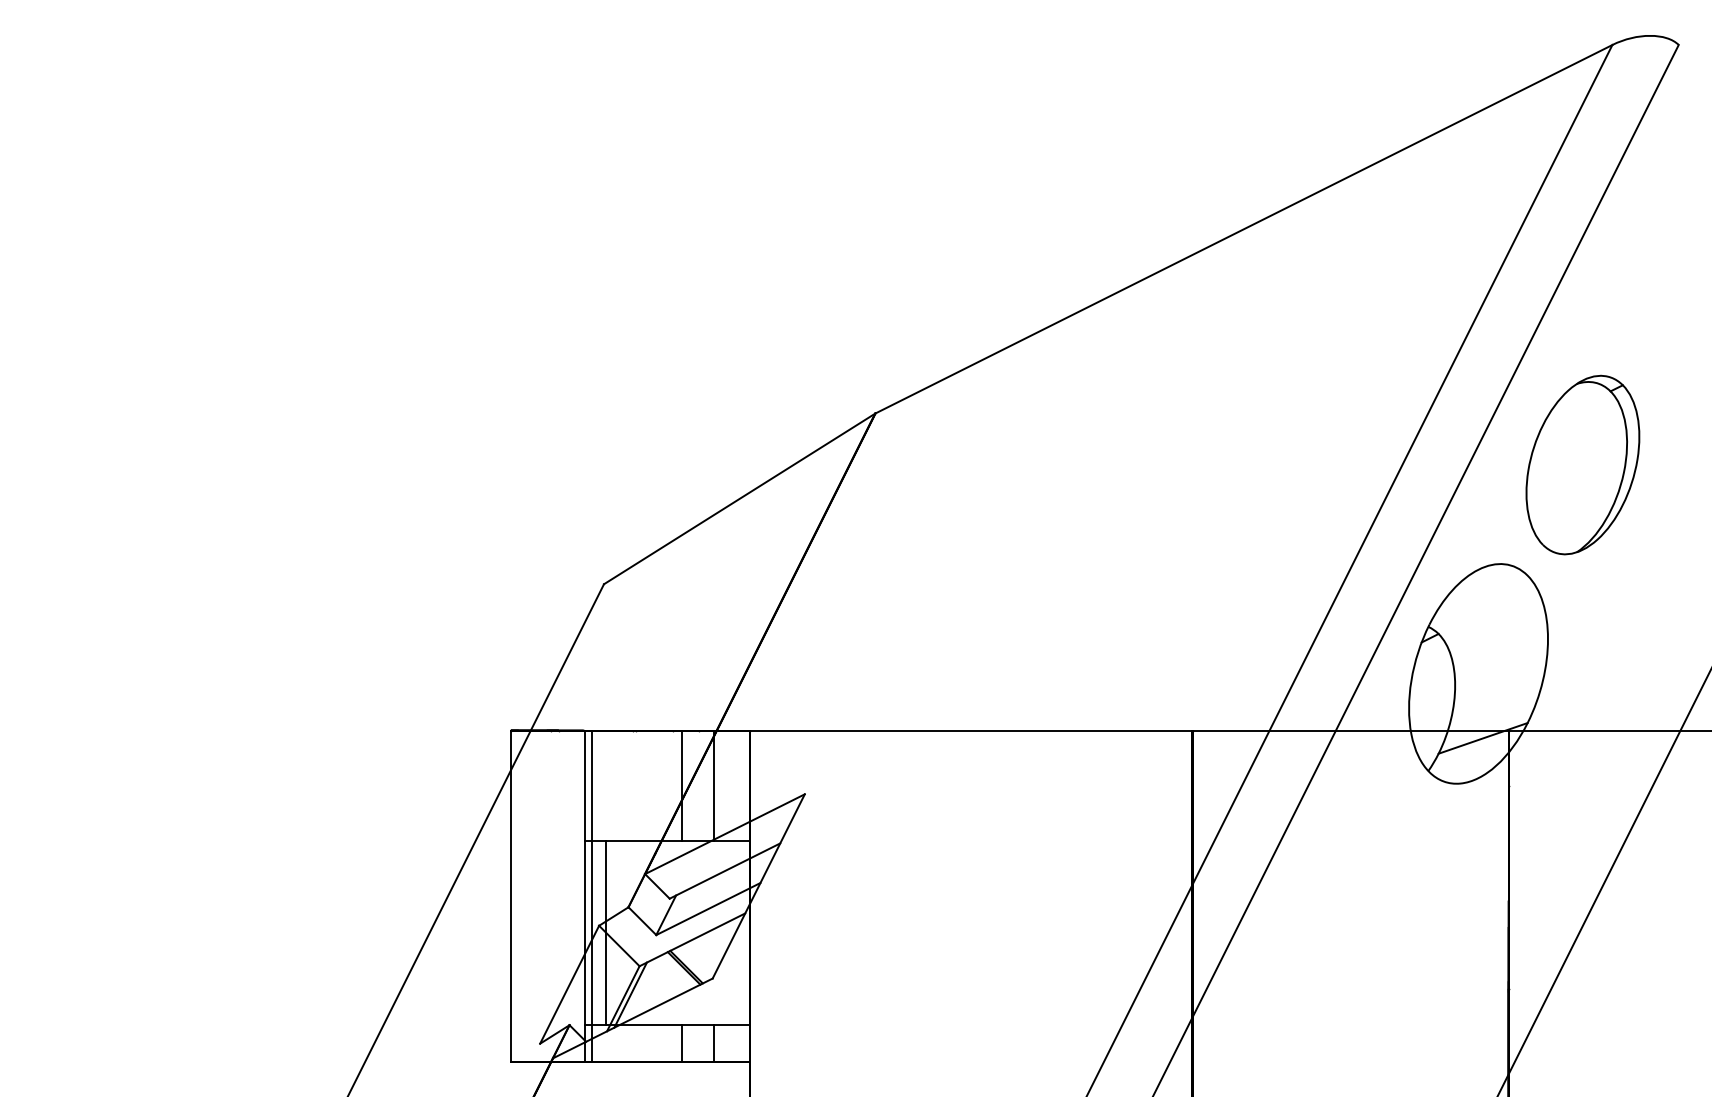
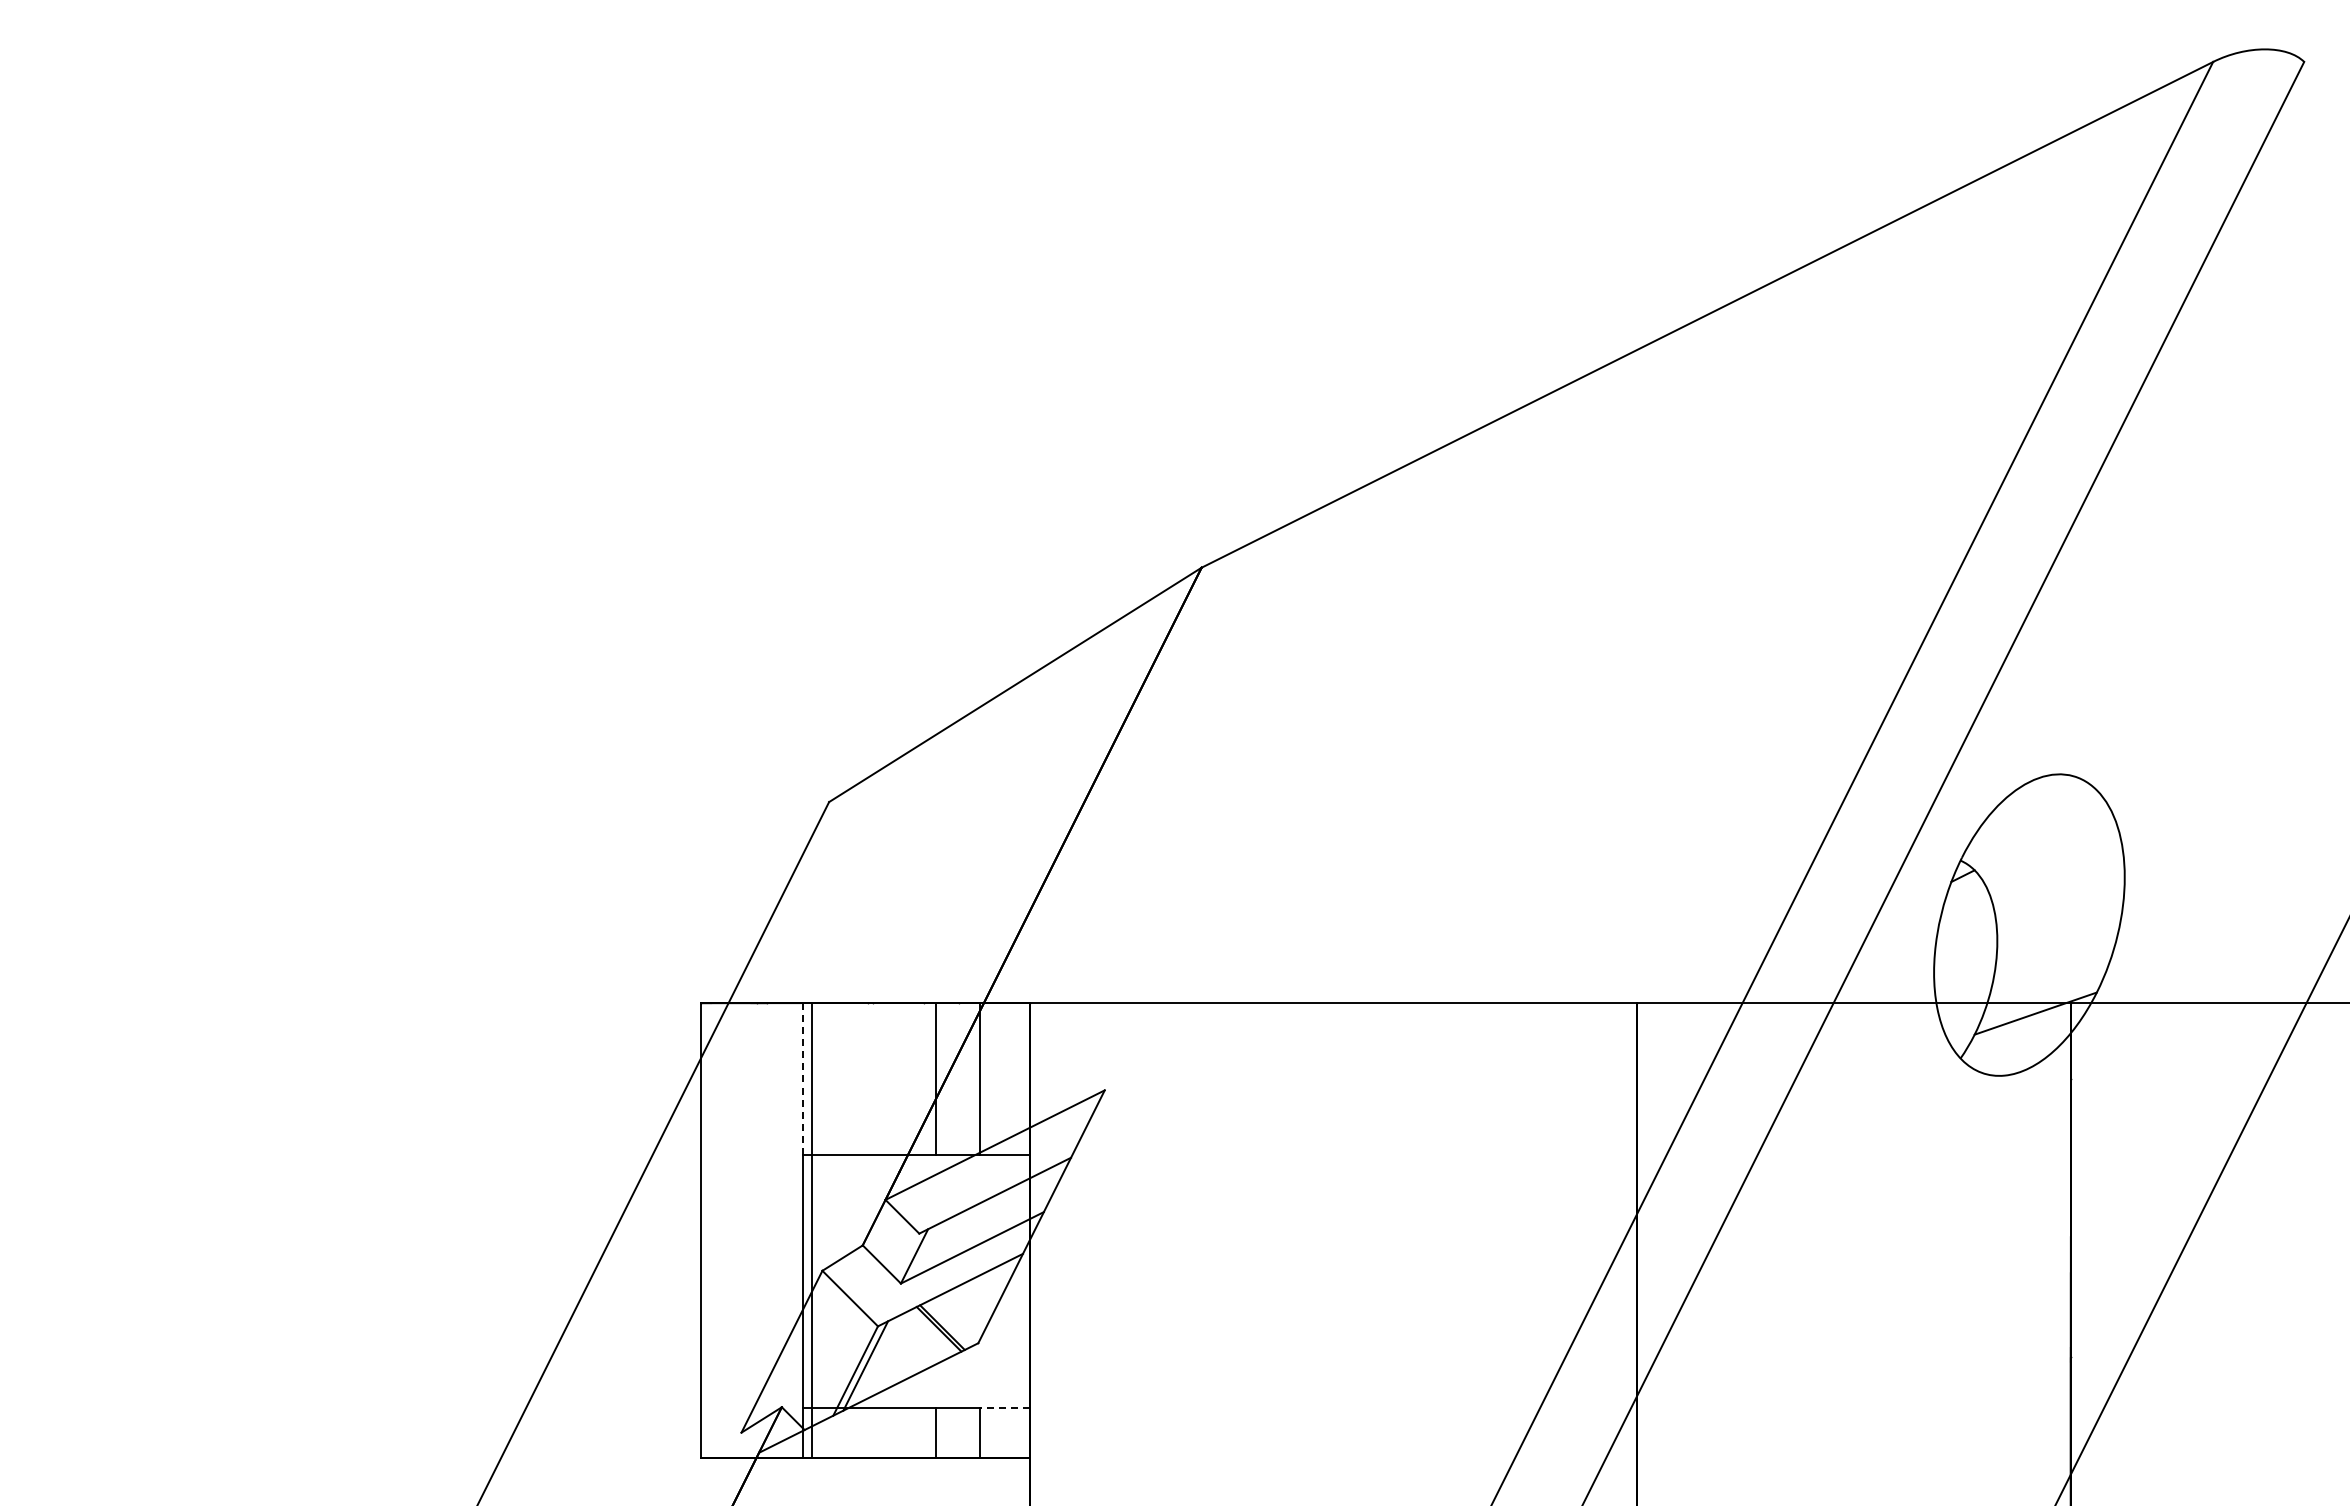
part: (1582, 465) -> (2172, 638), removed
line: (584, 785) -> (802, 1078), solid -> dashed
line: (605, 932) -> (831, 1280), removed
line: (731, 1025) -> (1004, 1407), solid -> dashed

